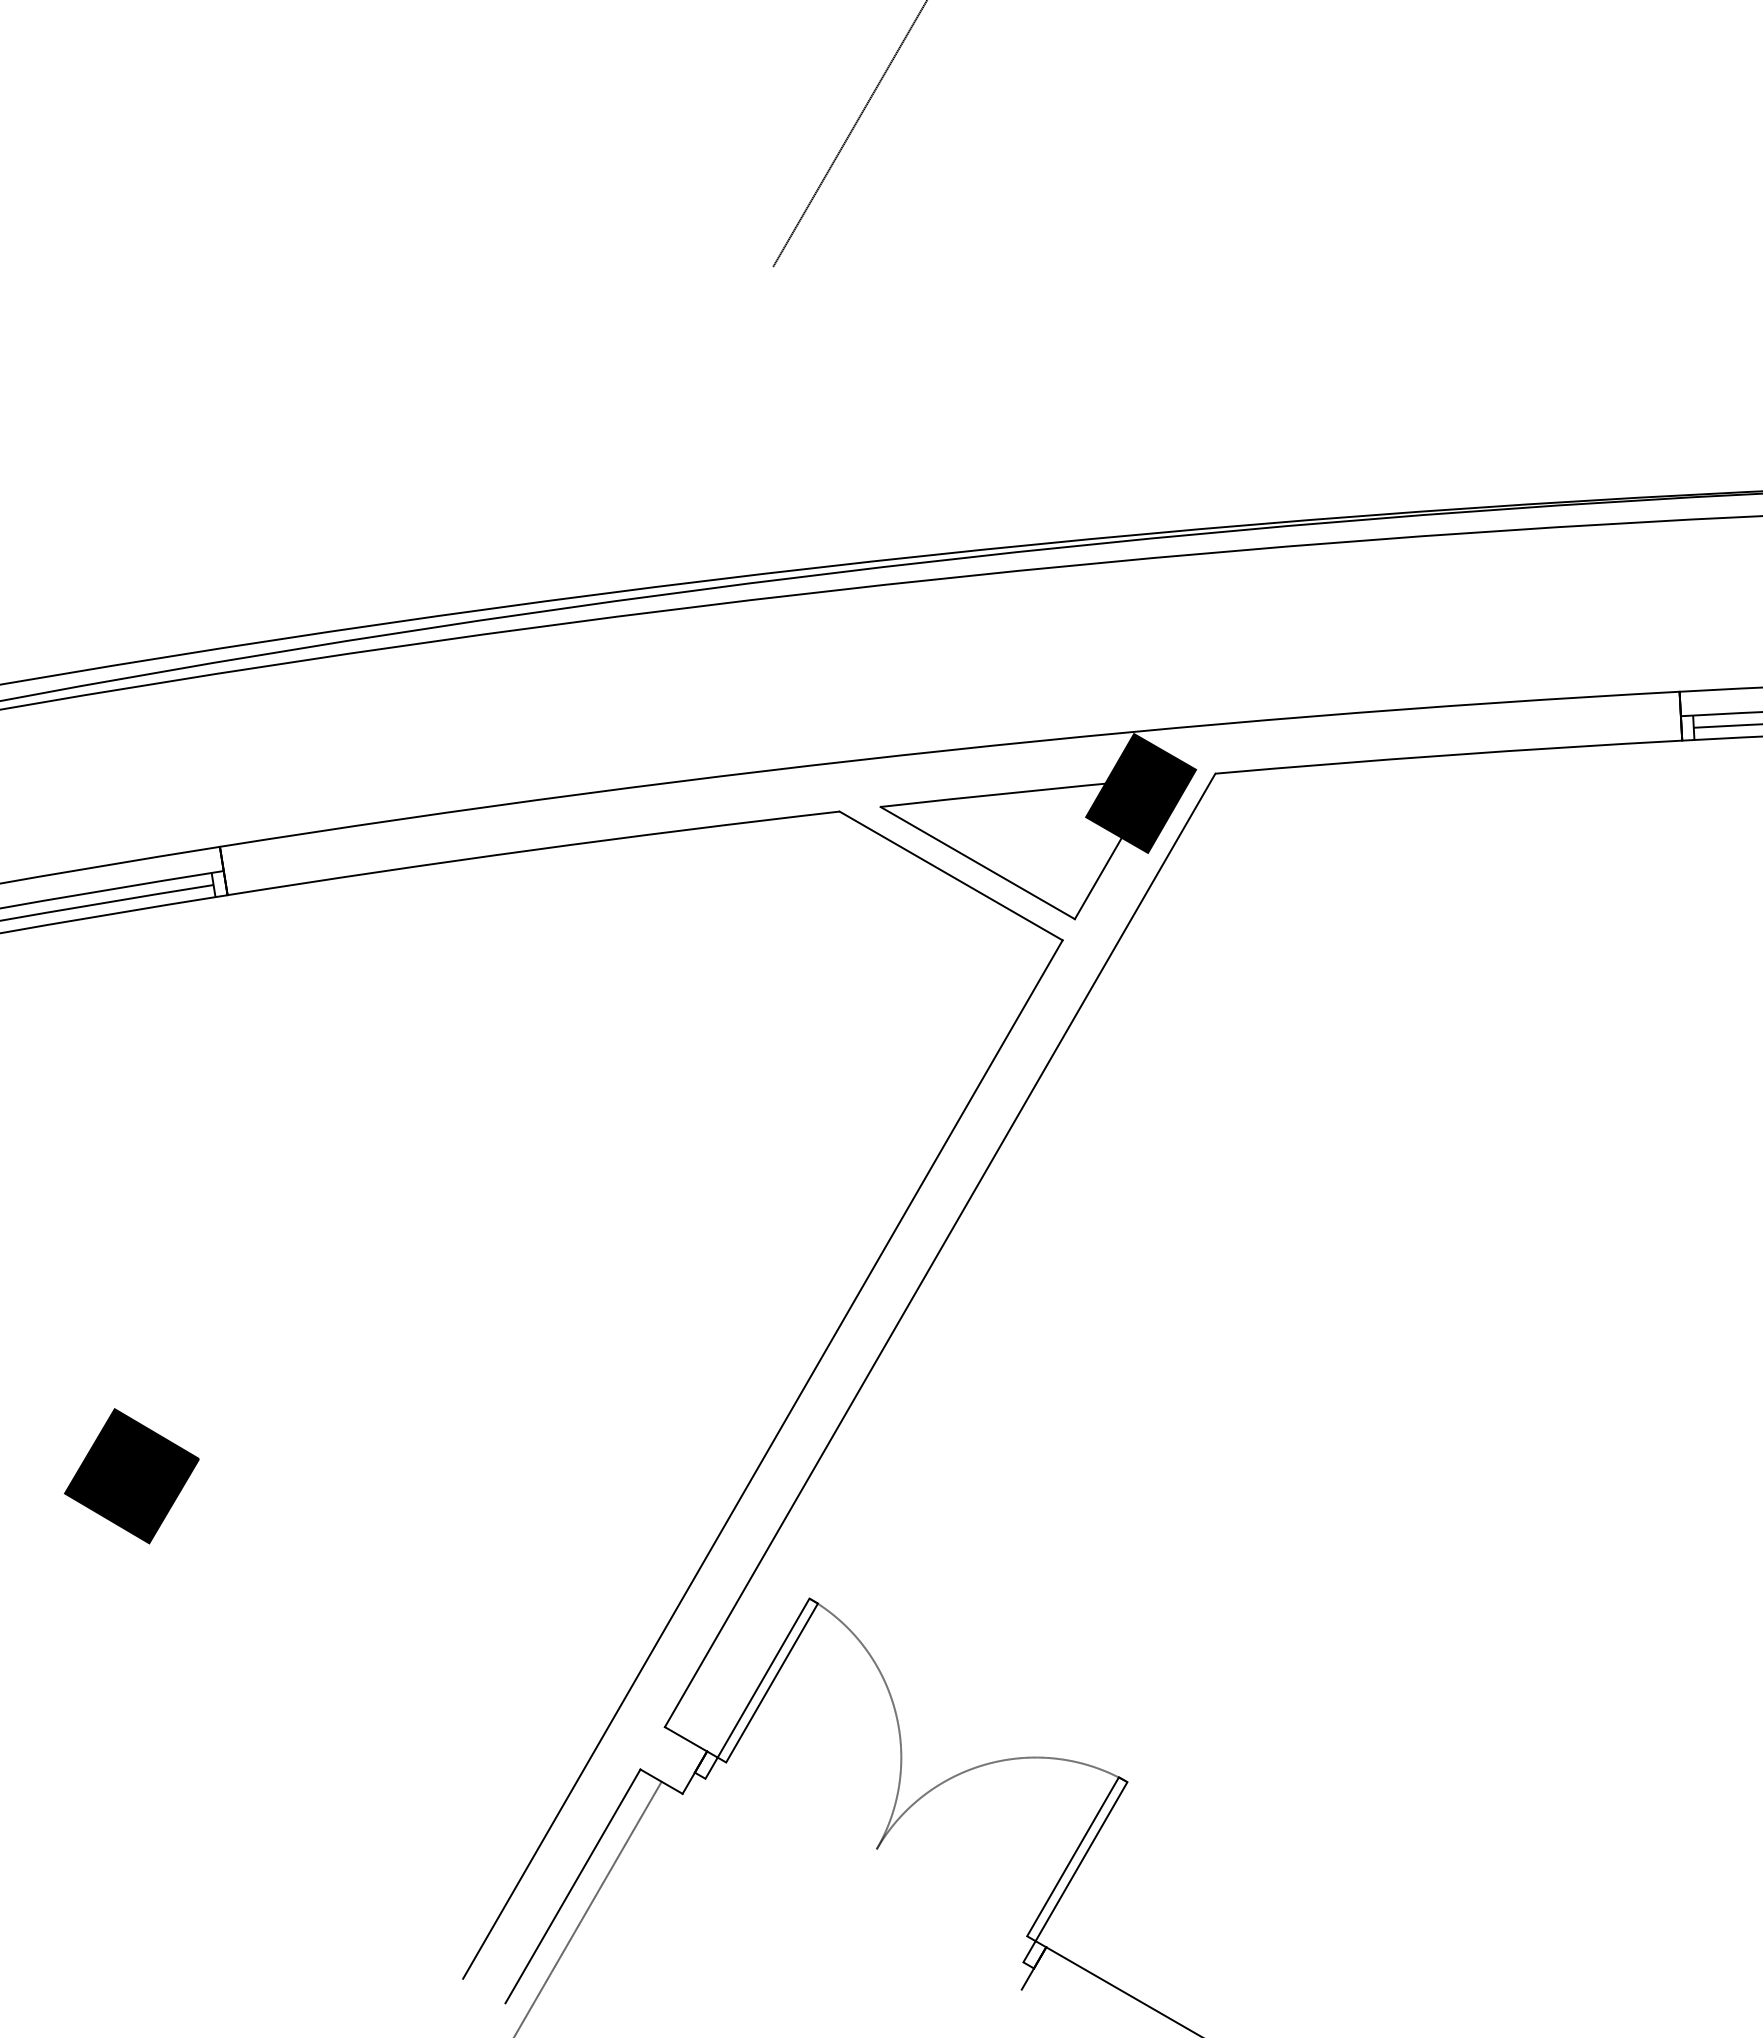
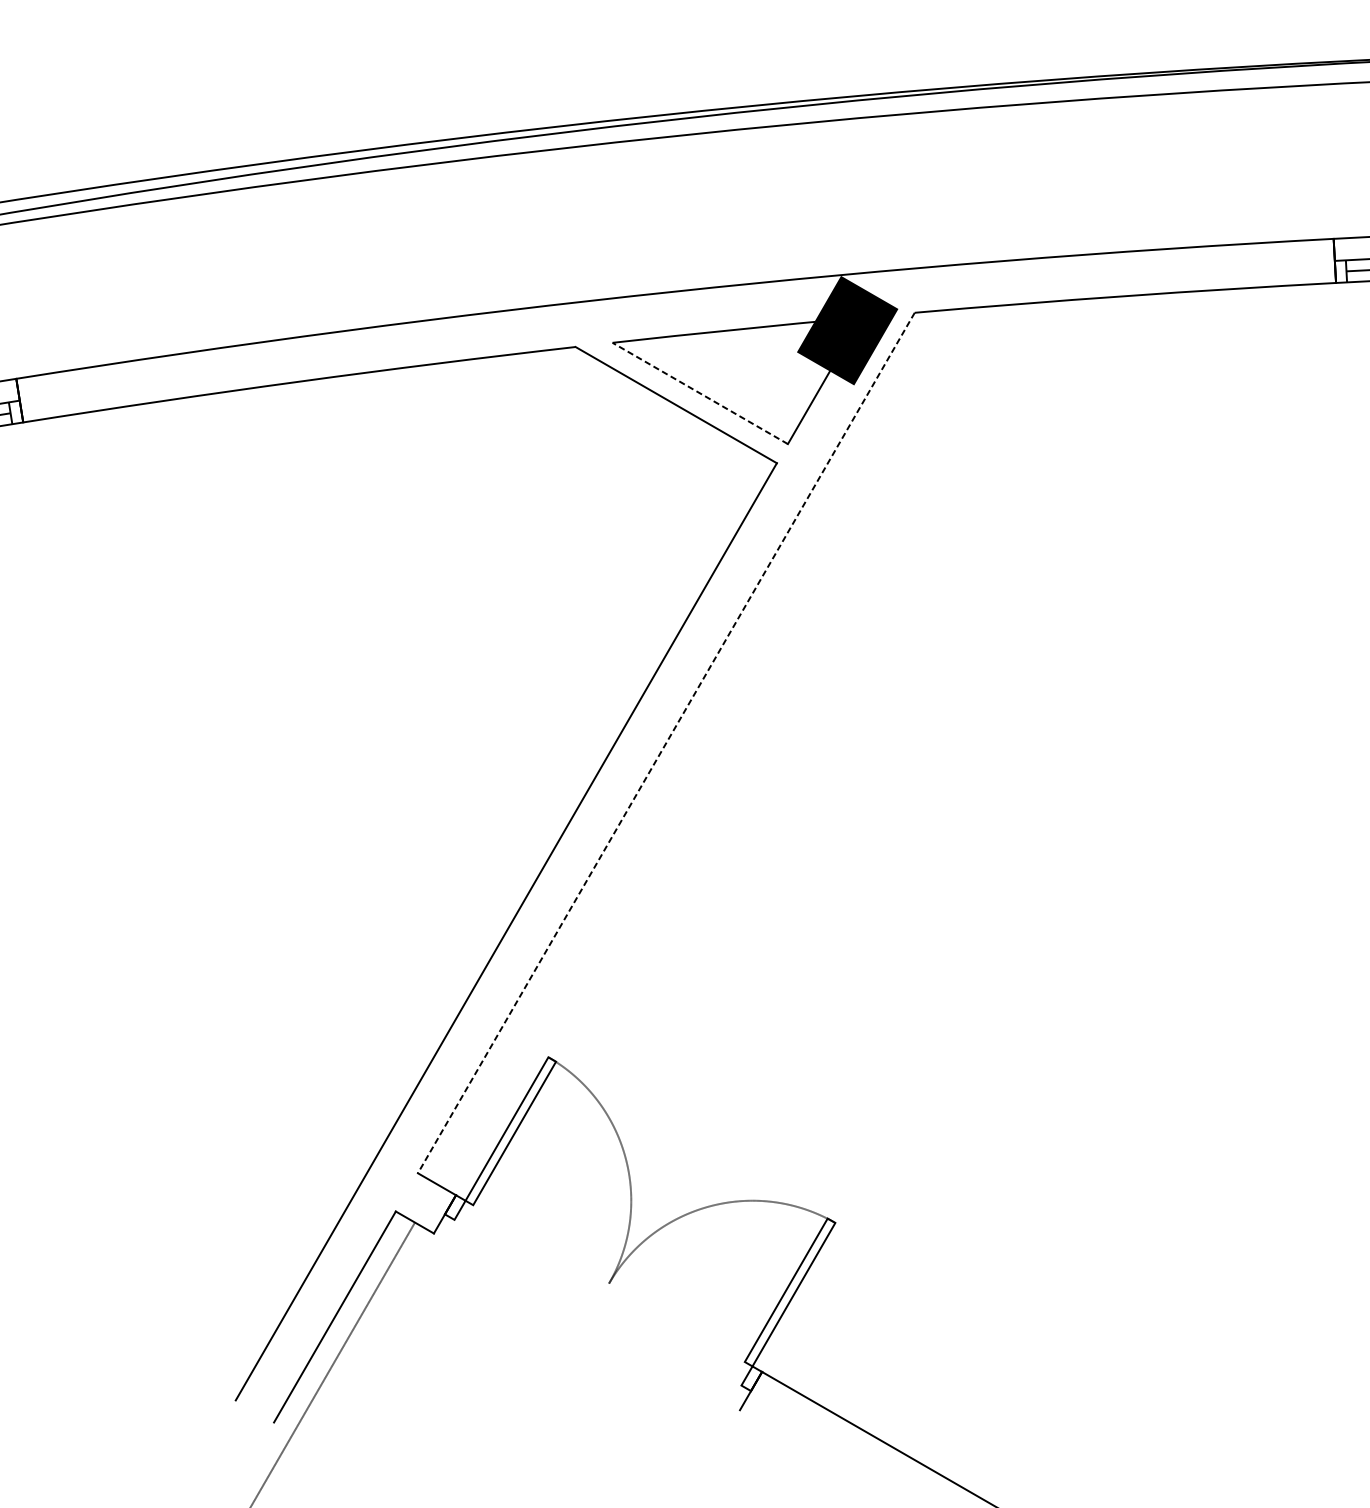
line: (977, 862) -> (700, 392), solid -> dashed
line: (939, 1250) -> (665, 743), solid -> dashed

